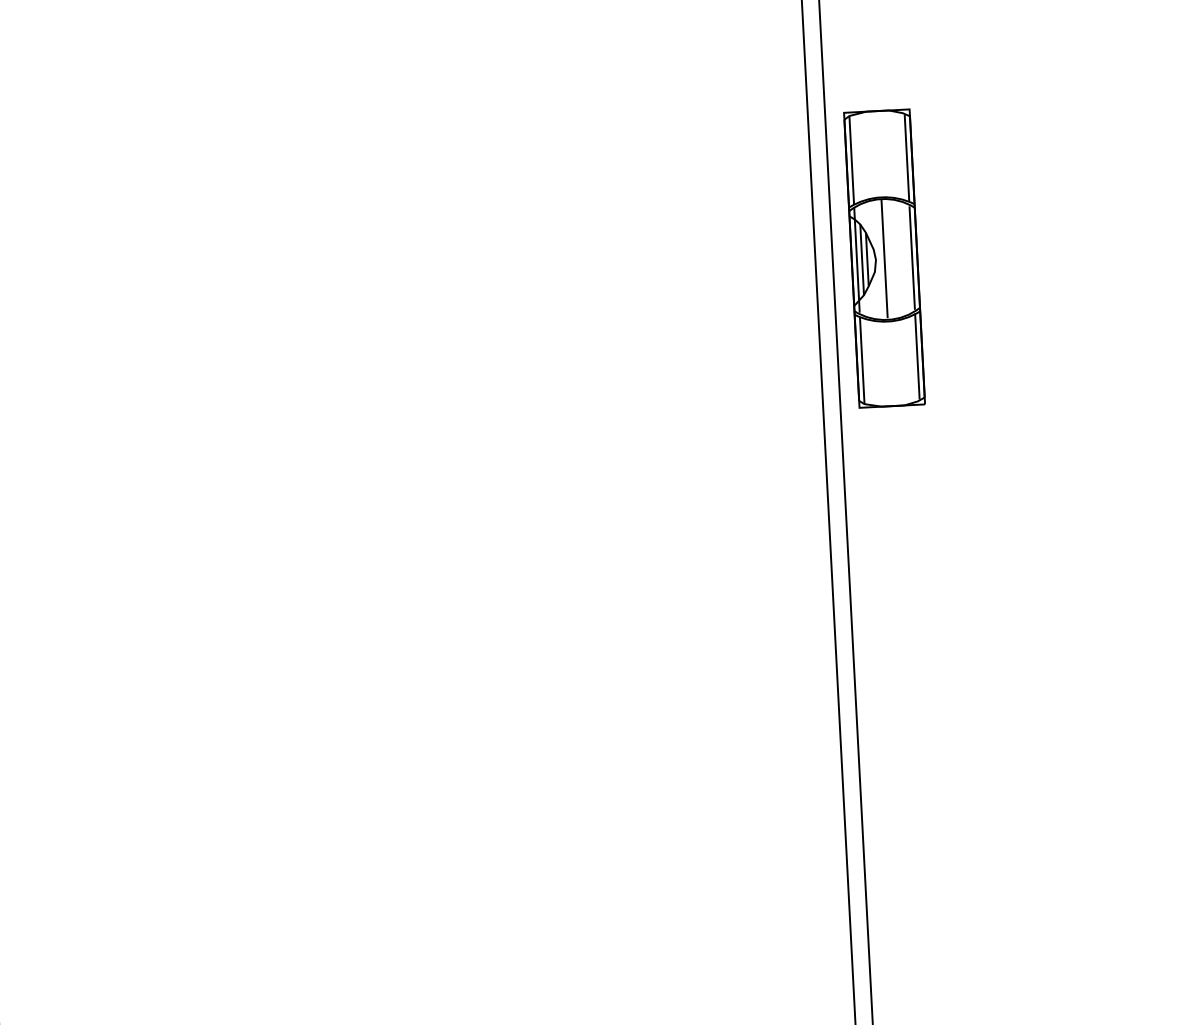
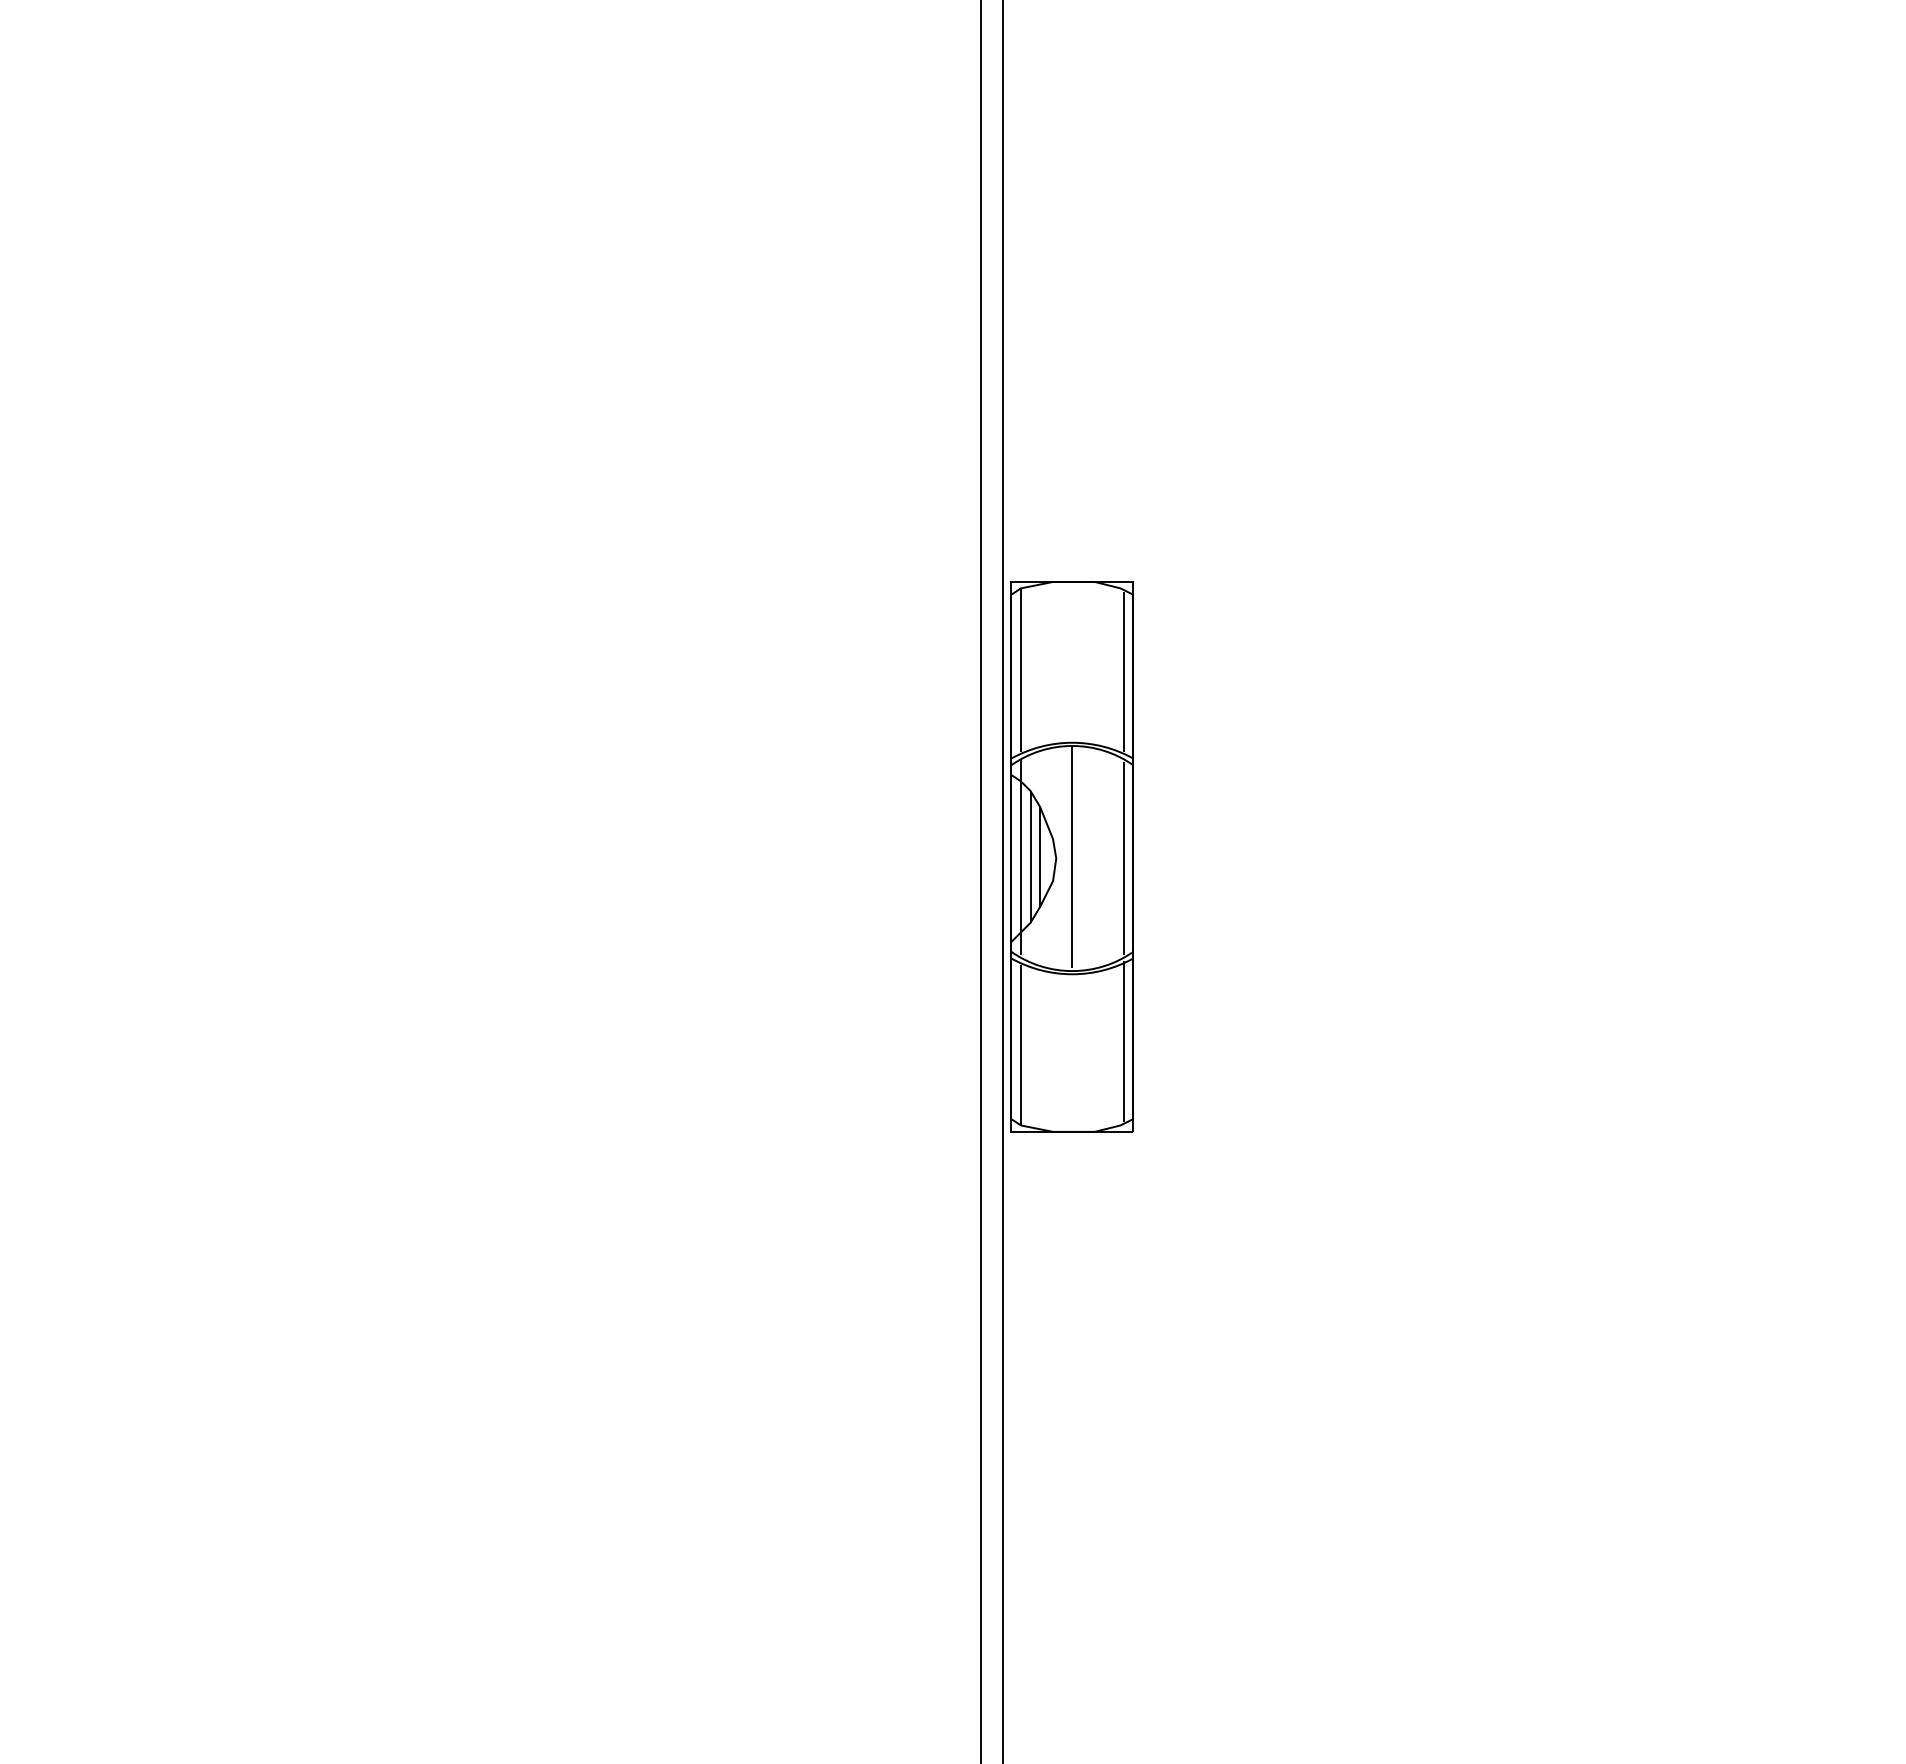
part: (884, 258) -> (1072, 856), size x1.4

